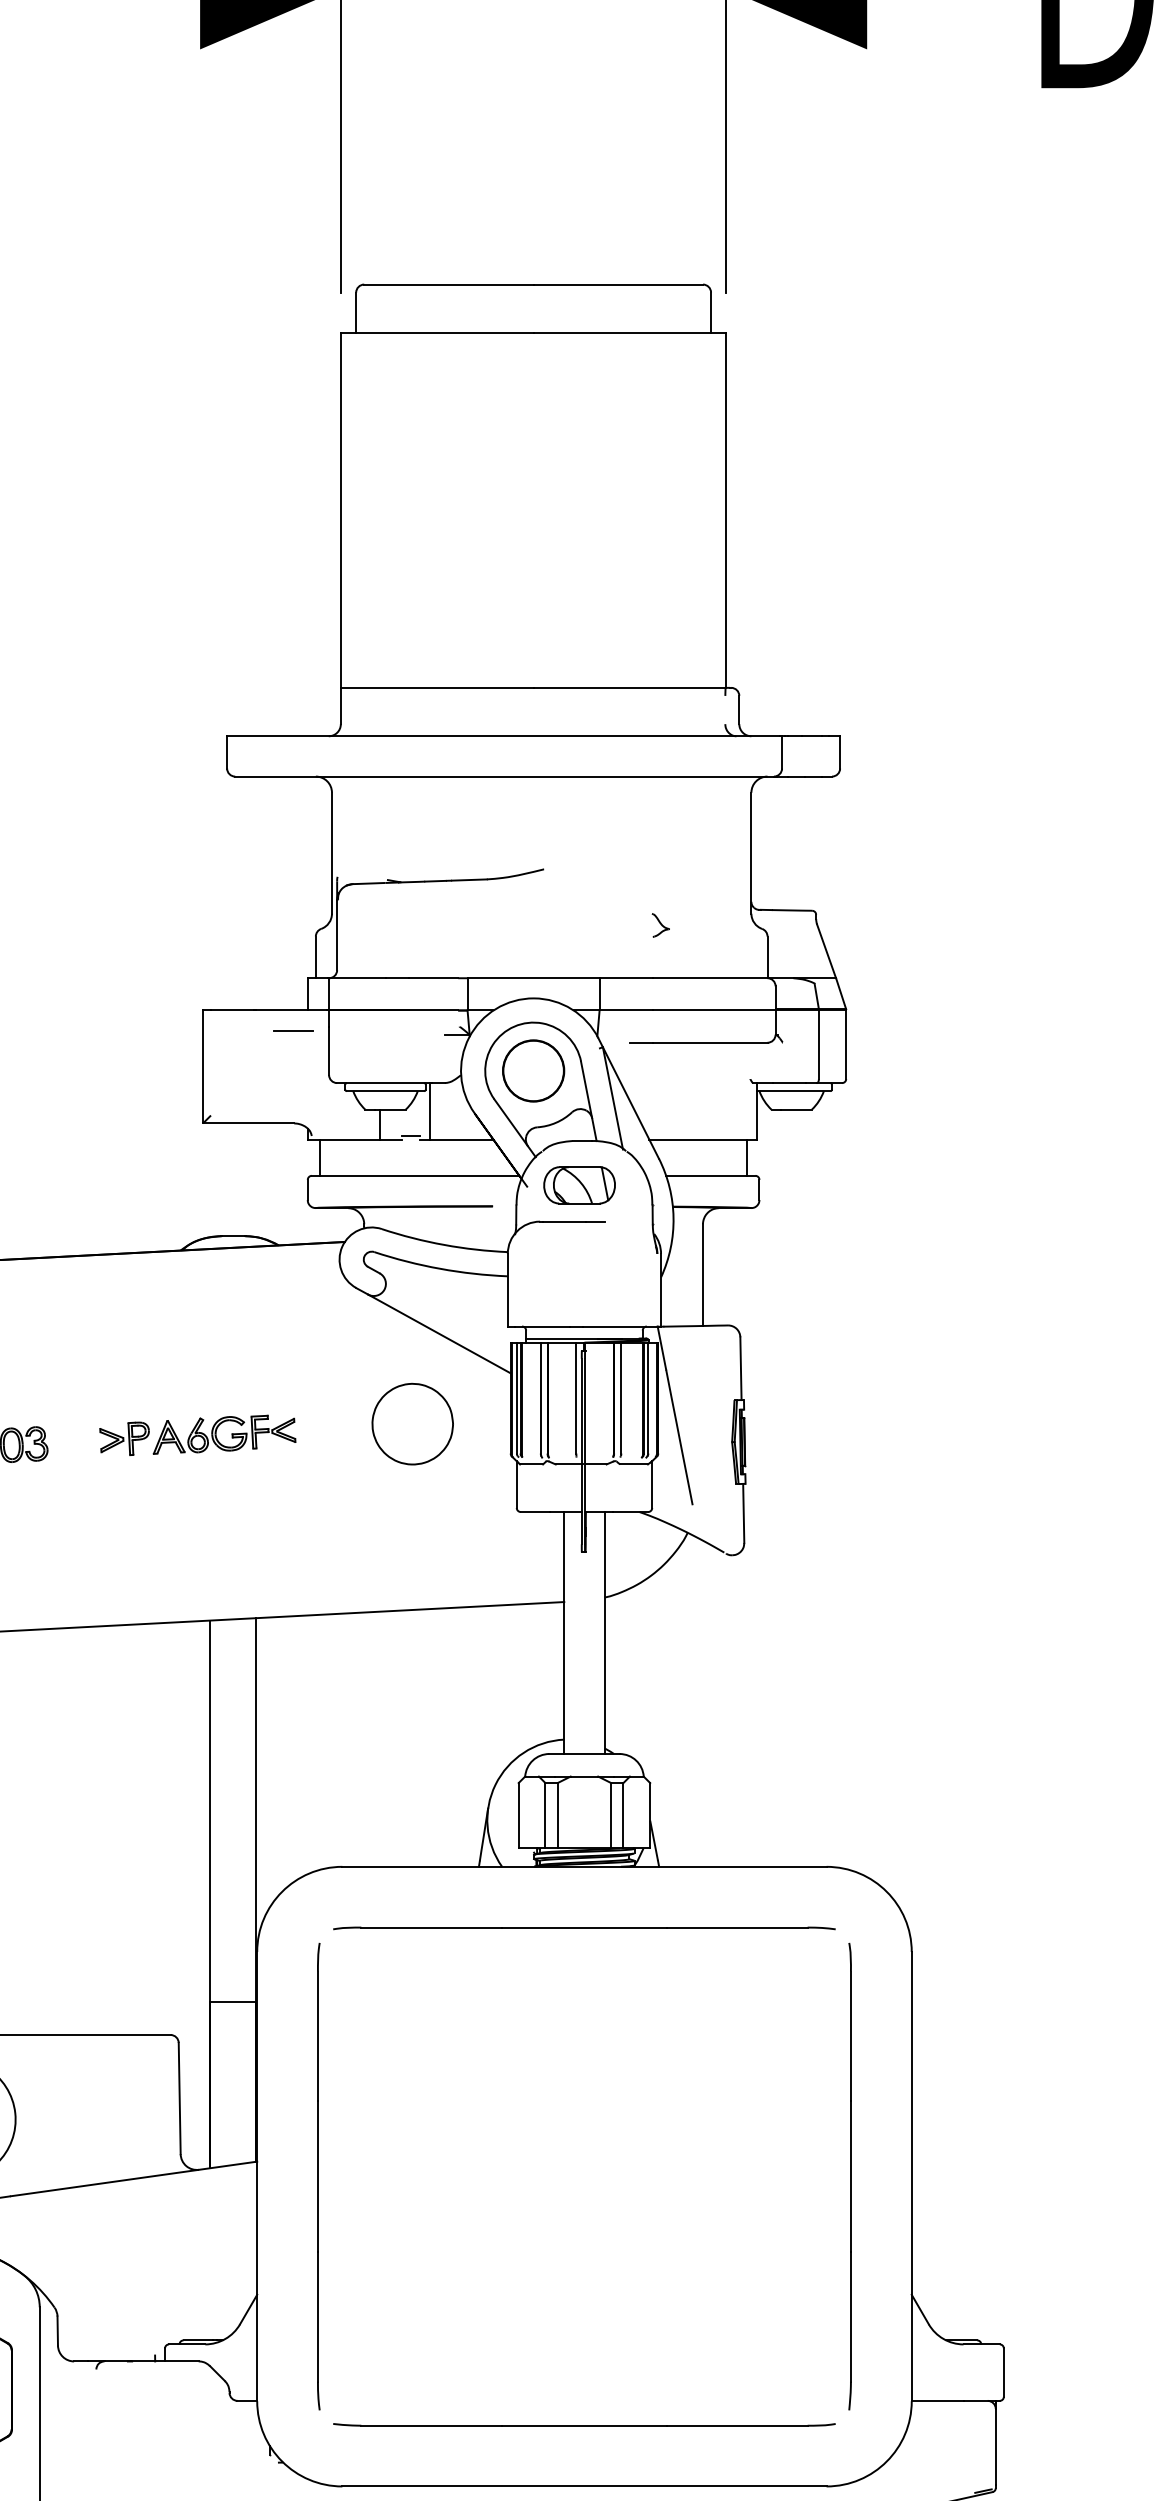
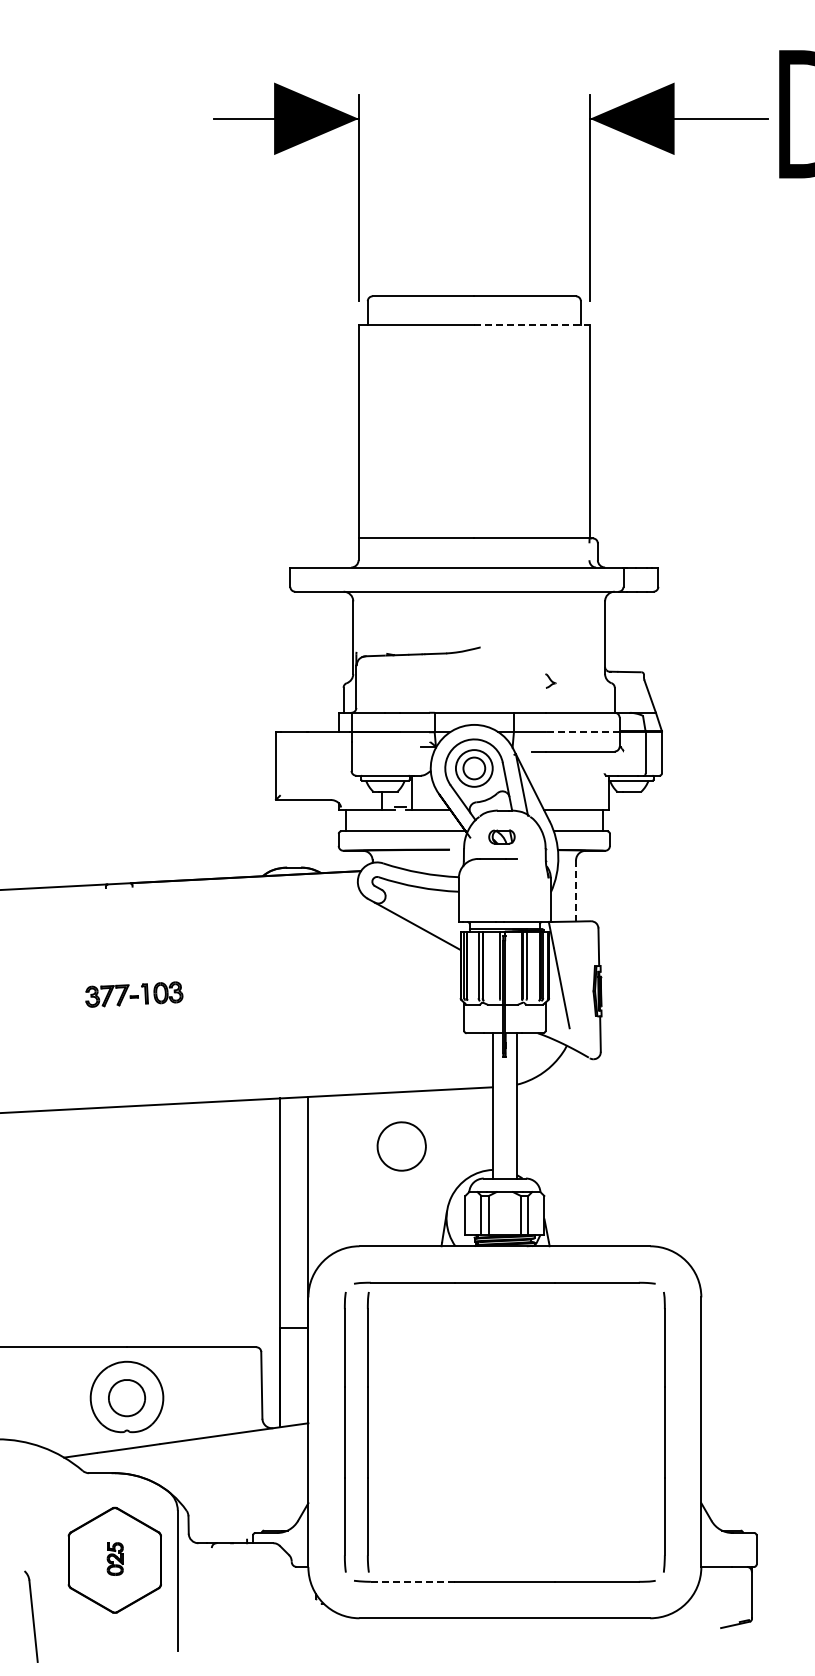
line: (630, 333) -> (532, 325), solid -> dashed
line: (713, 1011) -> (582, 732), solid -> dashed
line: (292, 1029) -> (329, 743), removed
circle: (533, 1071) -> (474, 768), size x0.6
part: (578, 1184) -> (501, 836), size x0.6
line: (703, 1275) -> (576, 891), solid -> dashed
part: (412, 1424) -> (401, 1146), moved
part: (197, 1434) -> (272, 986), removed
line: (357, 2176) -> (368, 1432), added
line: (430, 2425) -> (412, 1581), solid -> dashed

